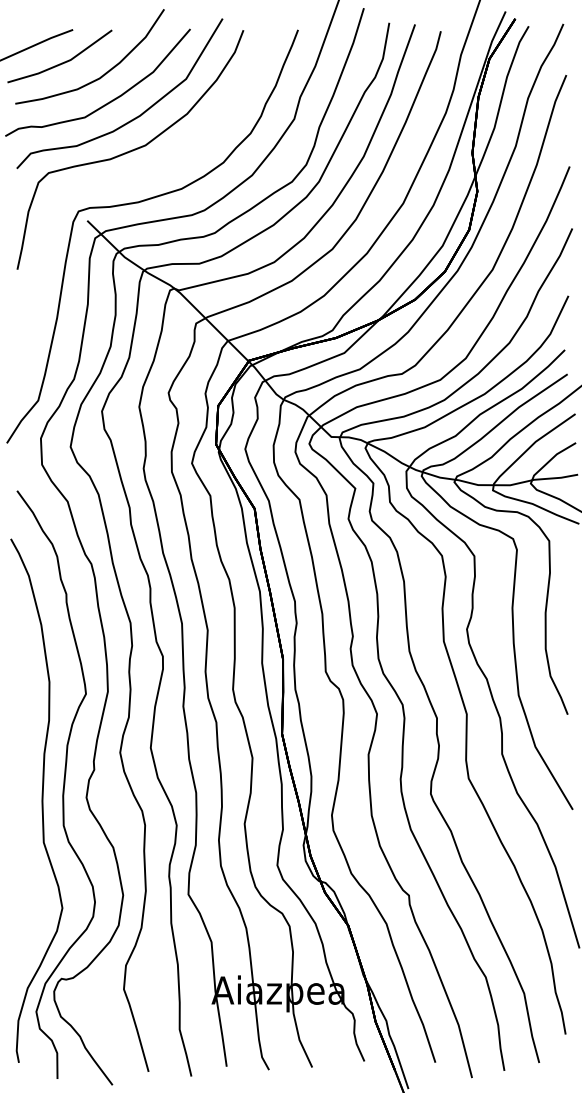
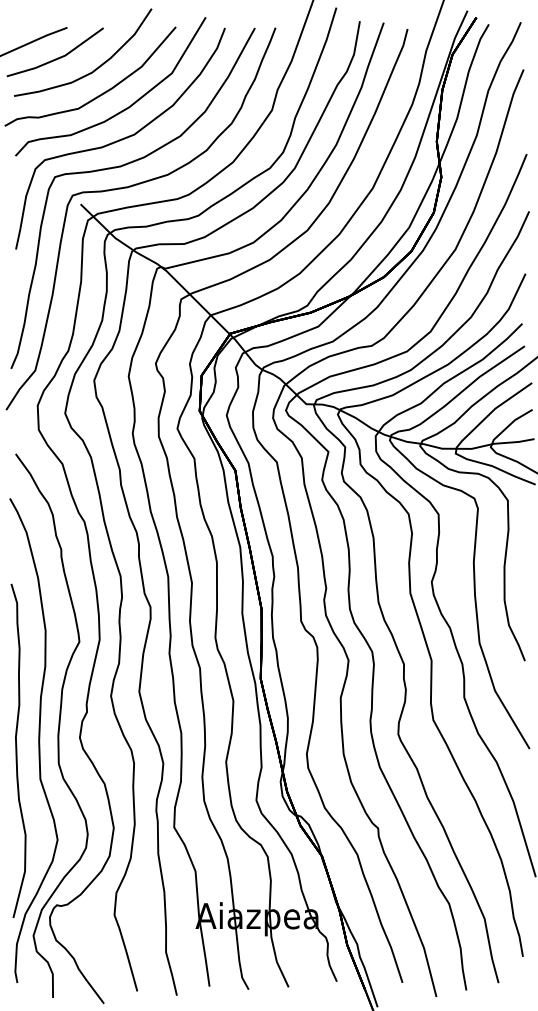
curve: (132, 180) -> (122, 167), added
curve: (18, 811) -> (16, 750), added

